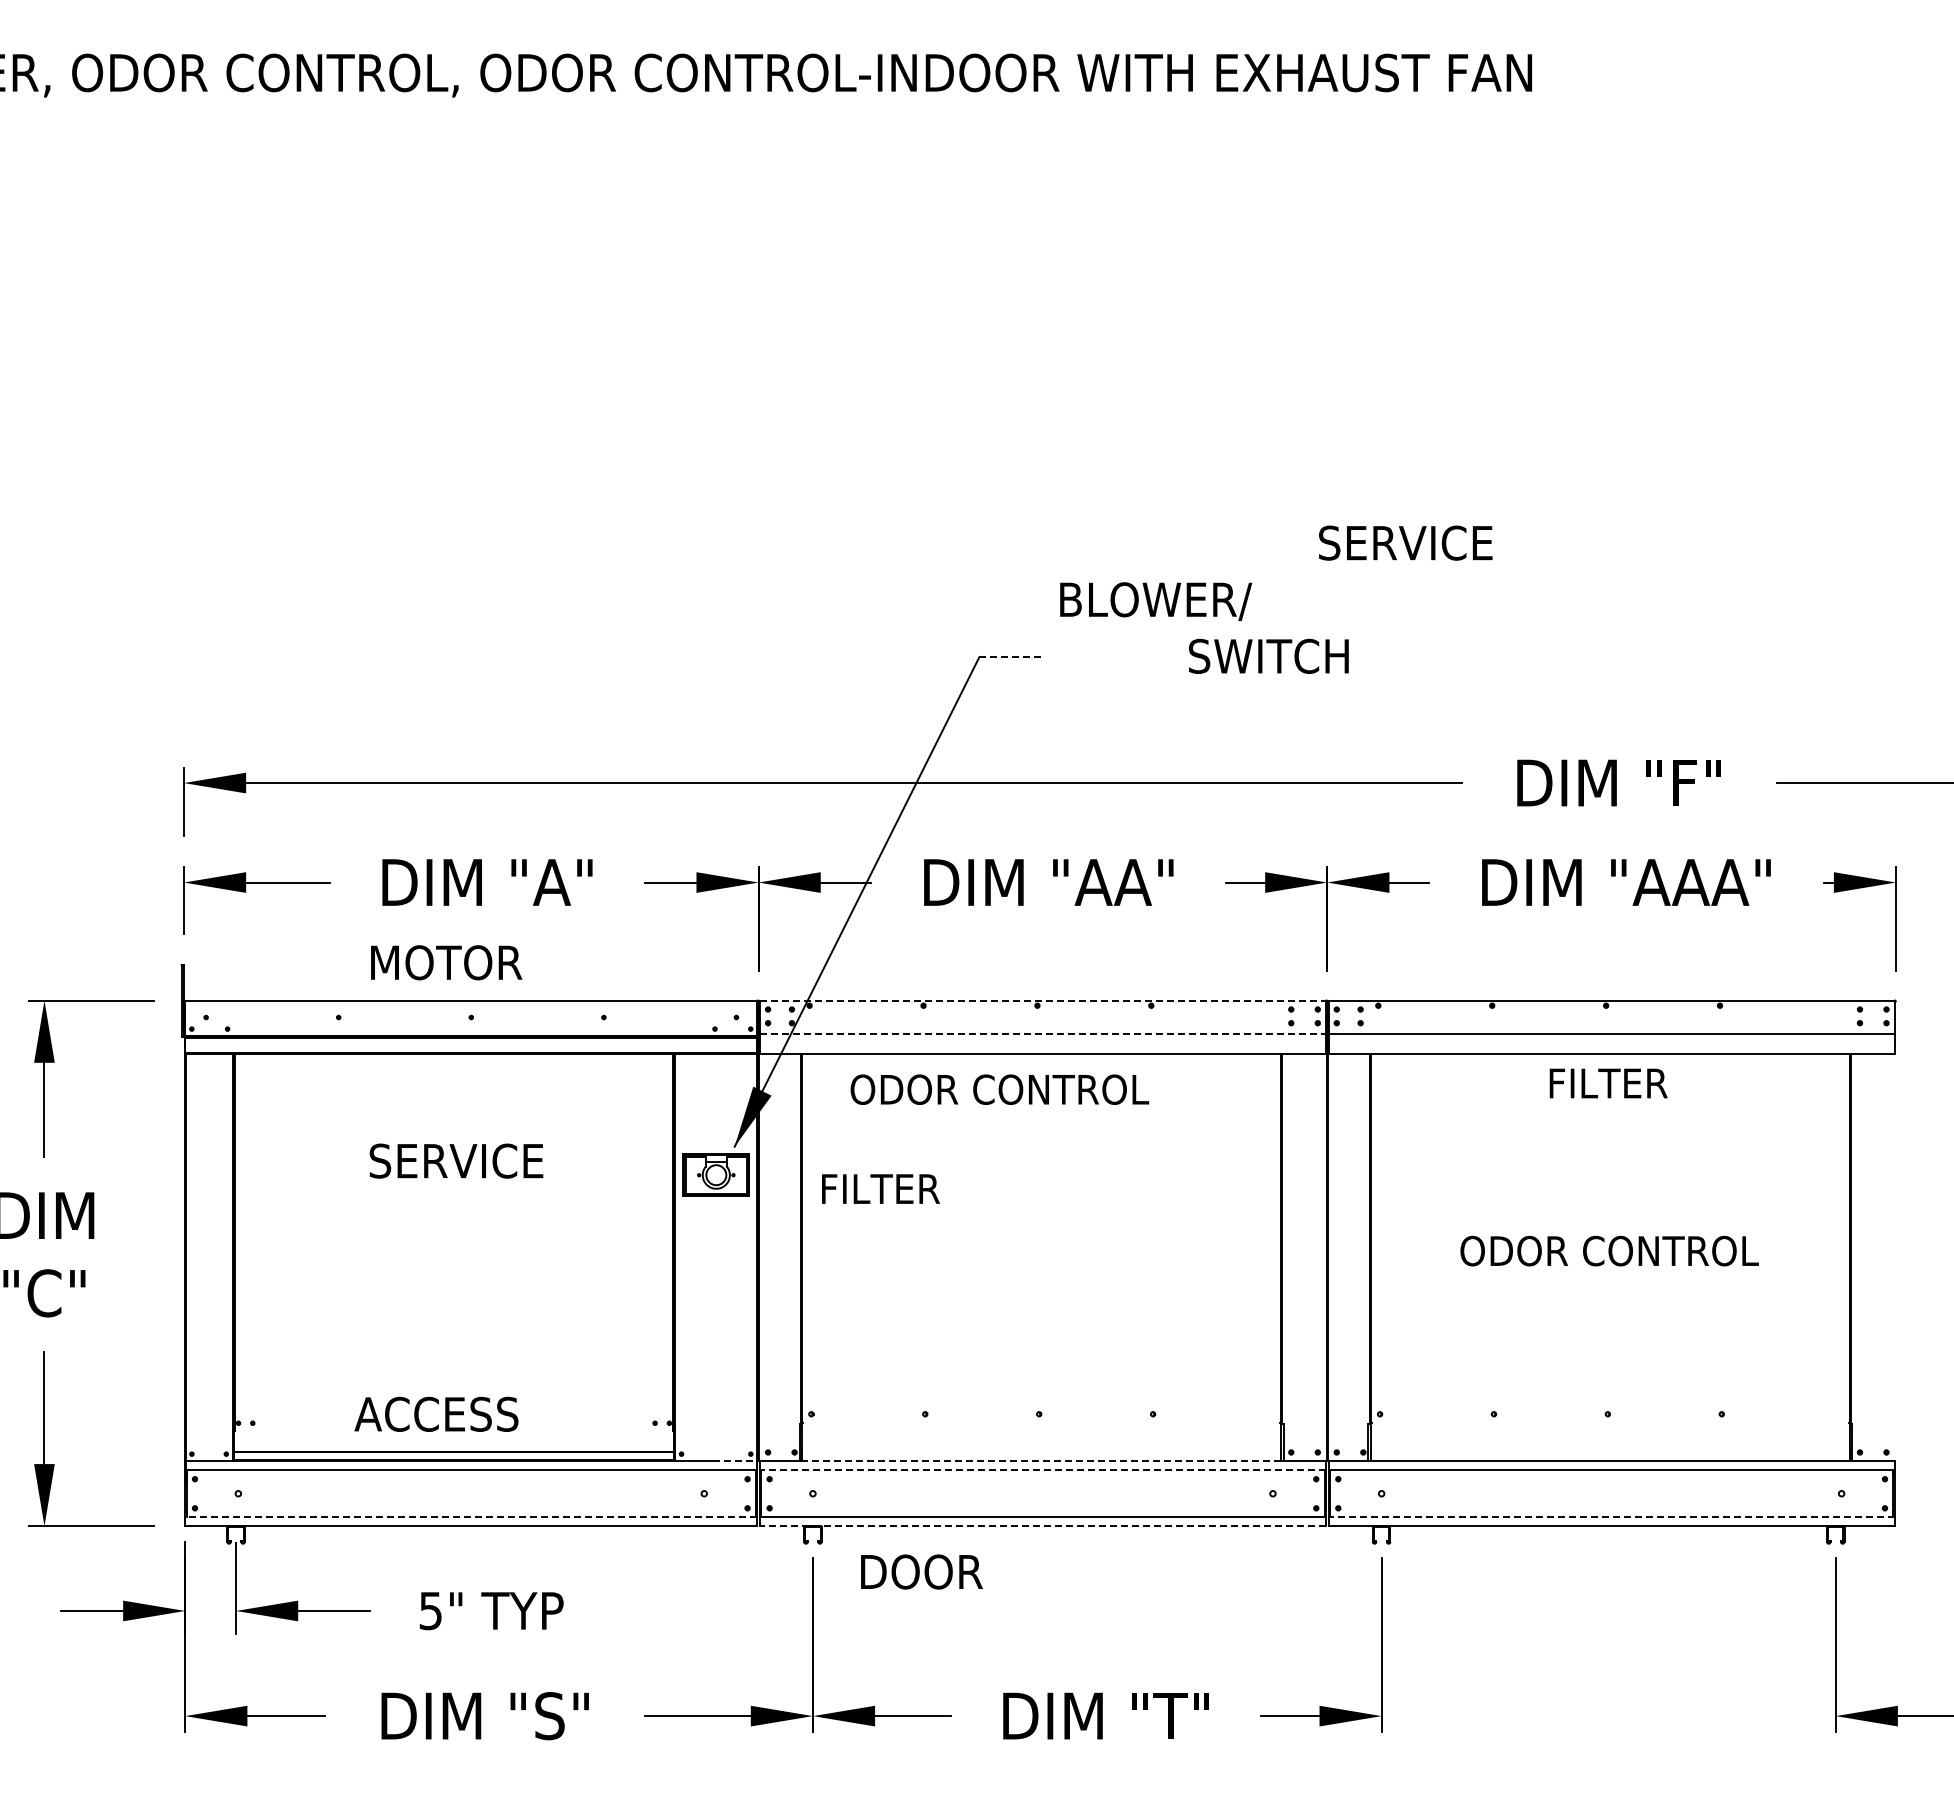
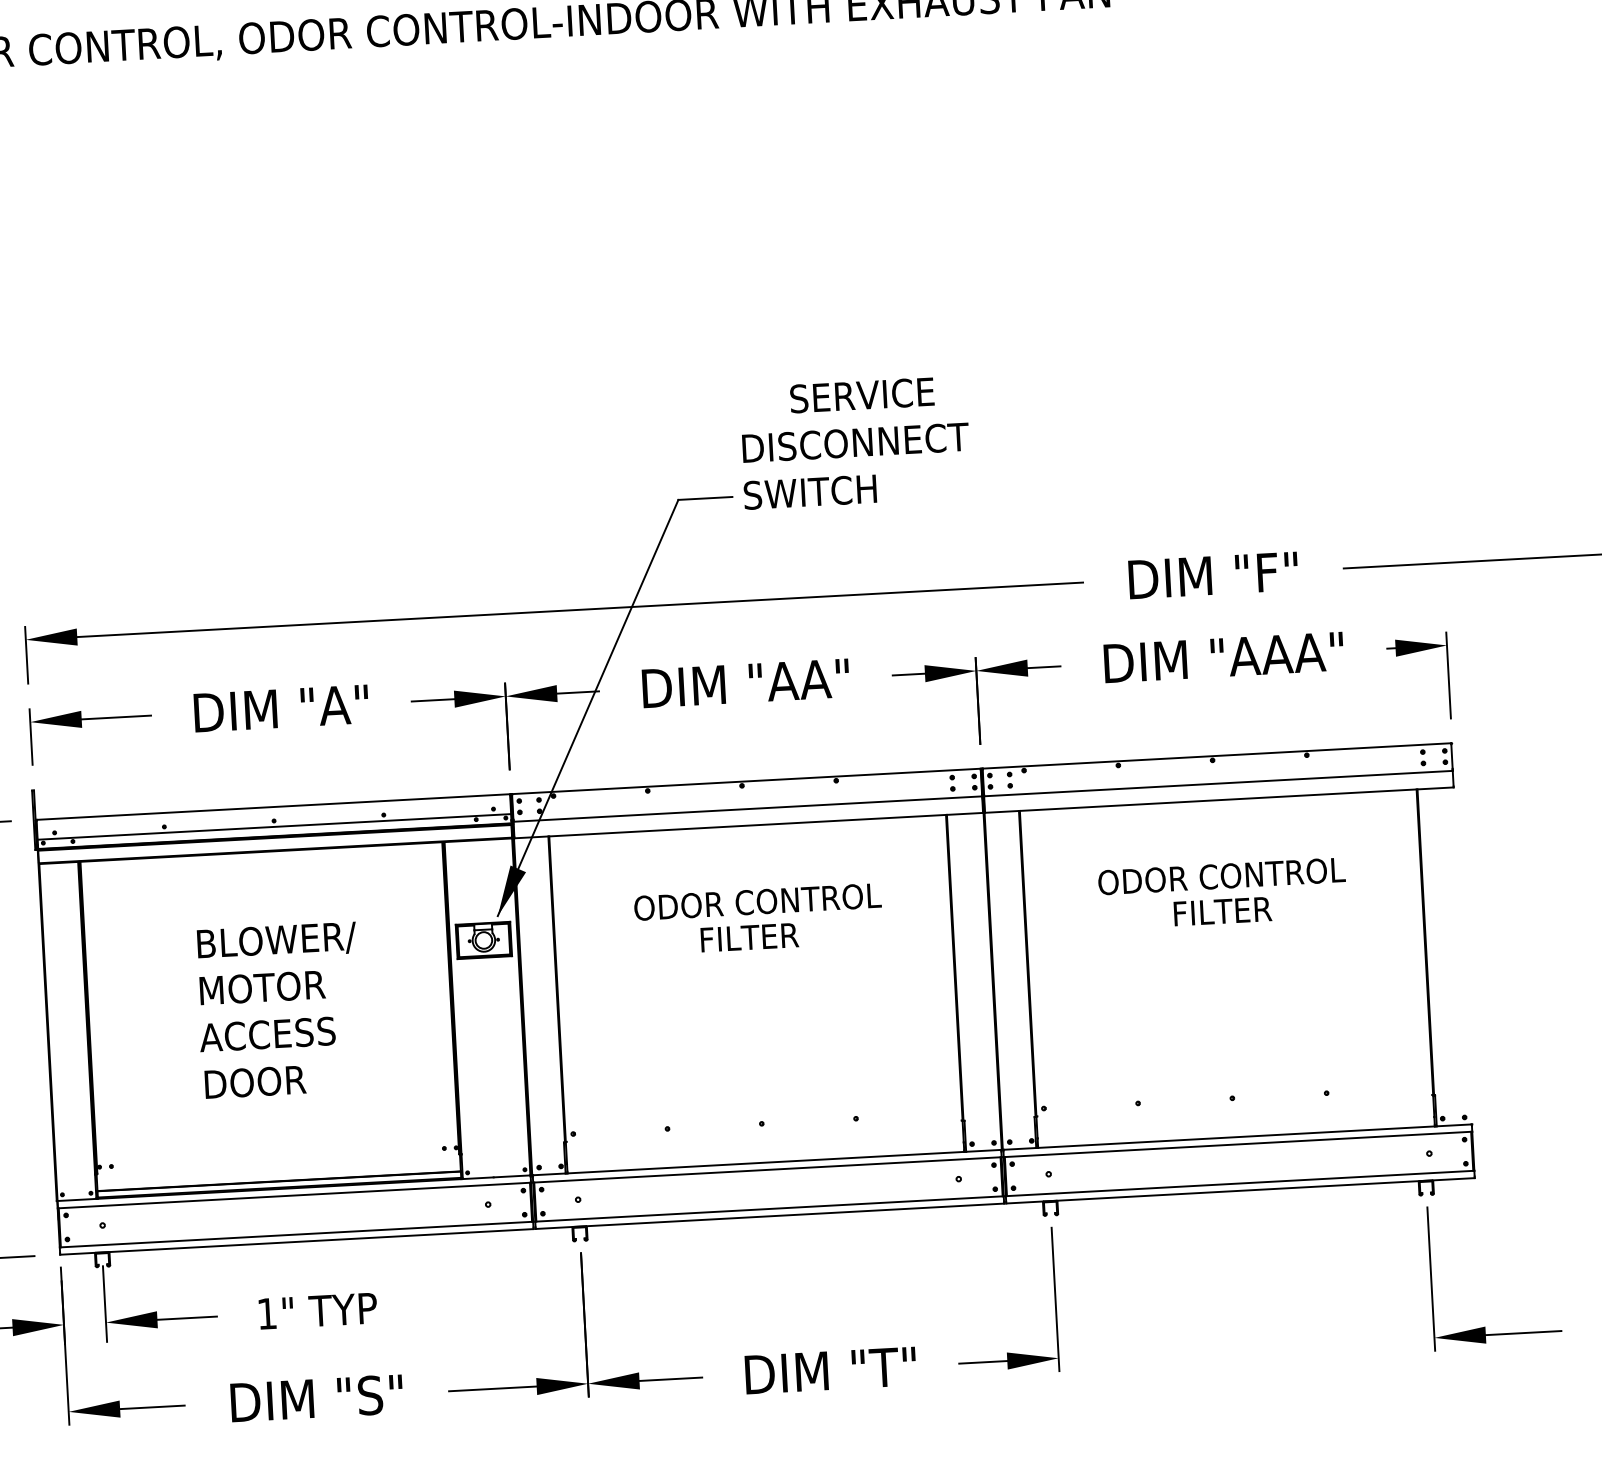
text: (1405, 542) -> (861, 394), moved
text: (1198, 601) -> (857, 444), BLOWER/ -> DISCONNECT
text: (1268, 655) -> (809, 491), moved
line: (1012, 657) -> (705, 498), dashed -> solid
text: (446, 962) -> (262, 987), moved
line: (1043, 1000) -> (746, 781), dashed -> solid
line: (471, 1024) -> (274, 826), added
line: (1043, 1034) -> (748, 809), dashed -> solid
text: (1608, 1083) -> (1222, 911), moved
text: (999, 1089) -> (757, 901), moved
text: (466, 1162) -> (276, 941), SERVICE -> BLOWER/
text: (880, 1188) -> (749, 937), moved
text: (1609, 1250) -> (1221, 875), moved
text: (436, 1413) -> (267, 1033), moved
line: (735, 1461) -> (512, 1176), dashed -> solid
line: (1041, 1461) -> (765, 1162), dashed -> solid
line: (1042, 1470) -> (767, 1170), dashed -> solid
line: (471, 1517) -> (296, 1234), dashed -> solid
line: (1611, 1517) -> (1239, 1183), dashed -> solid
line: (1042, 1526) -> (769, 1216), dashed -> solid
text: (921, 1571) -> (255, 1081), moved
text: (430, 1611) -> (266, 1314), 5" -> 1"

